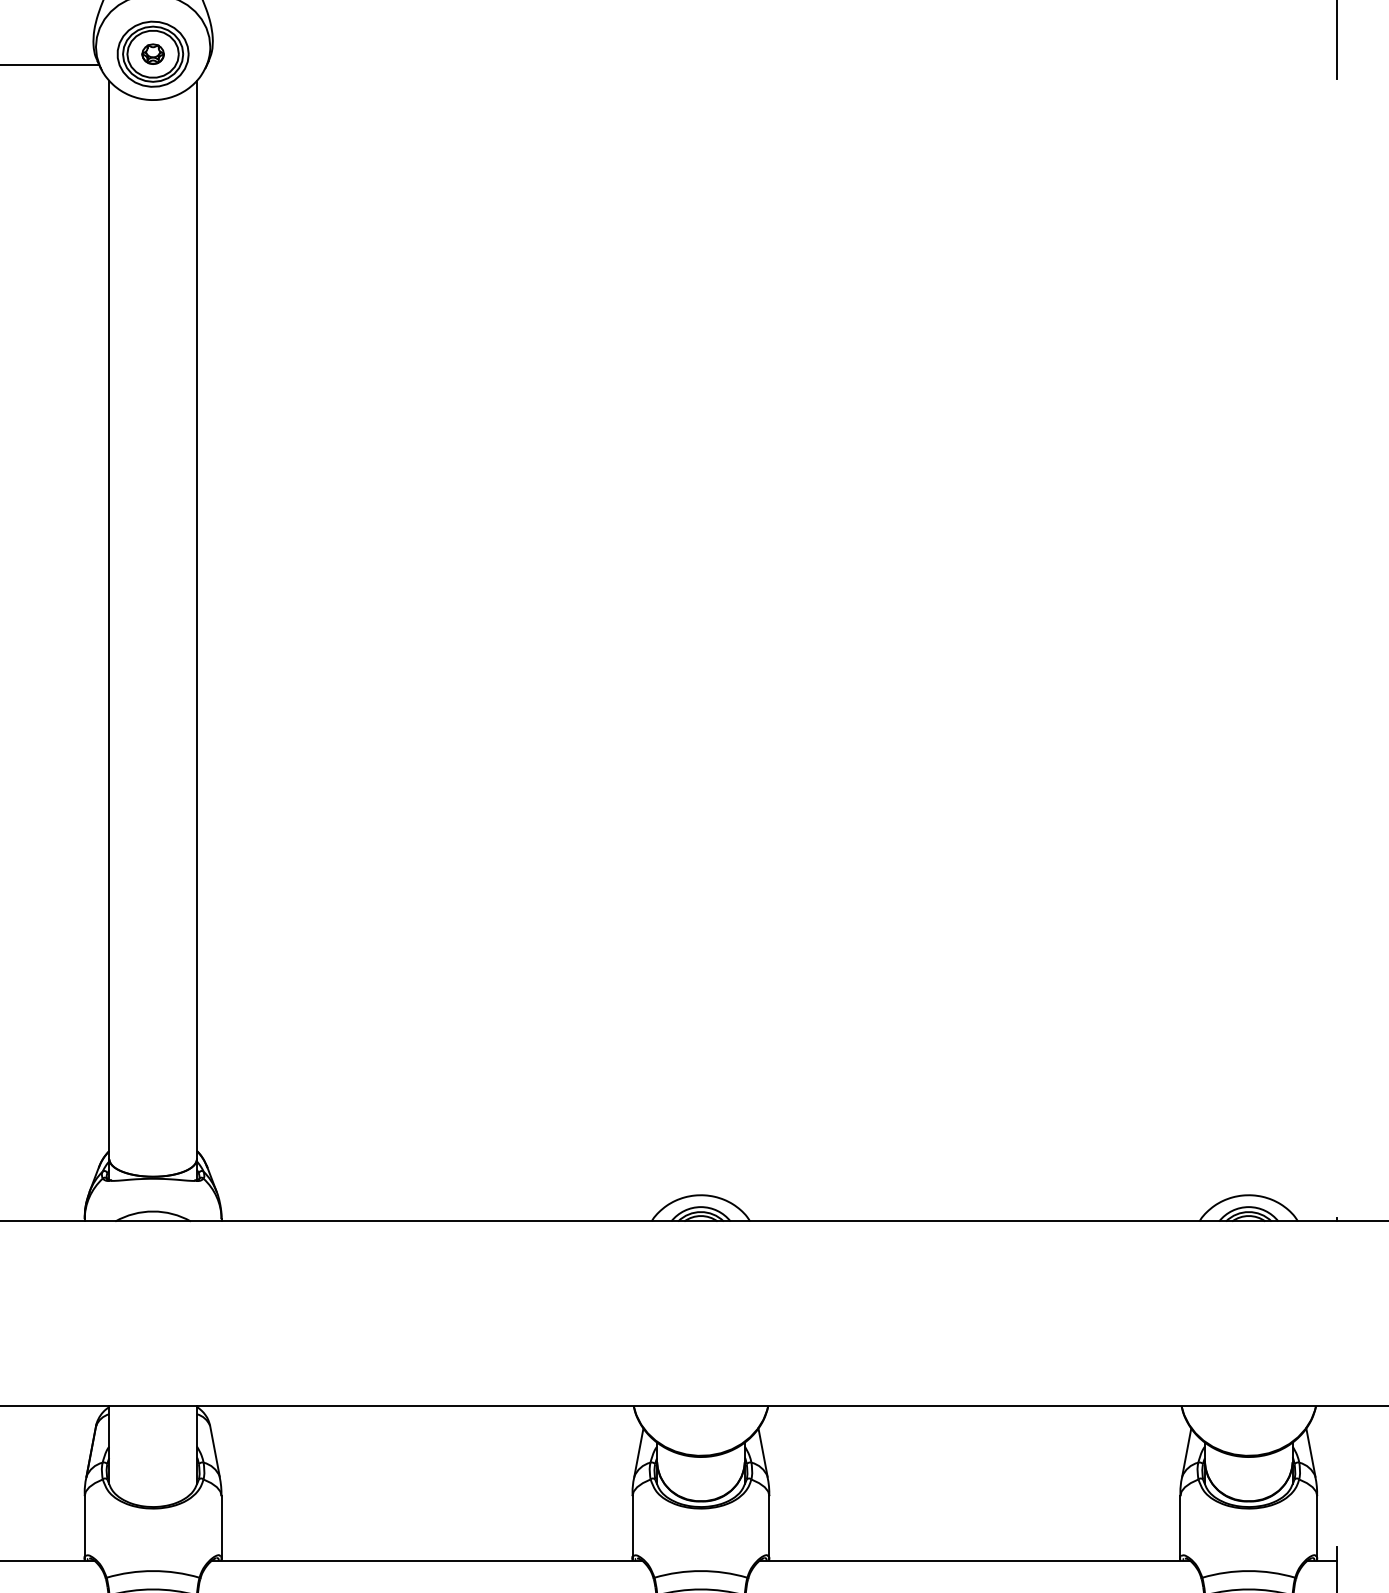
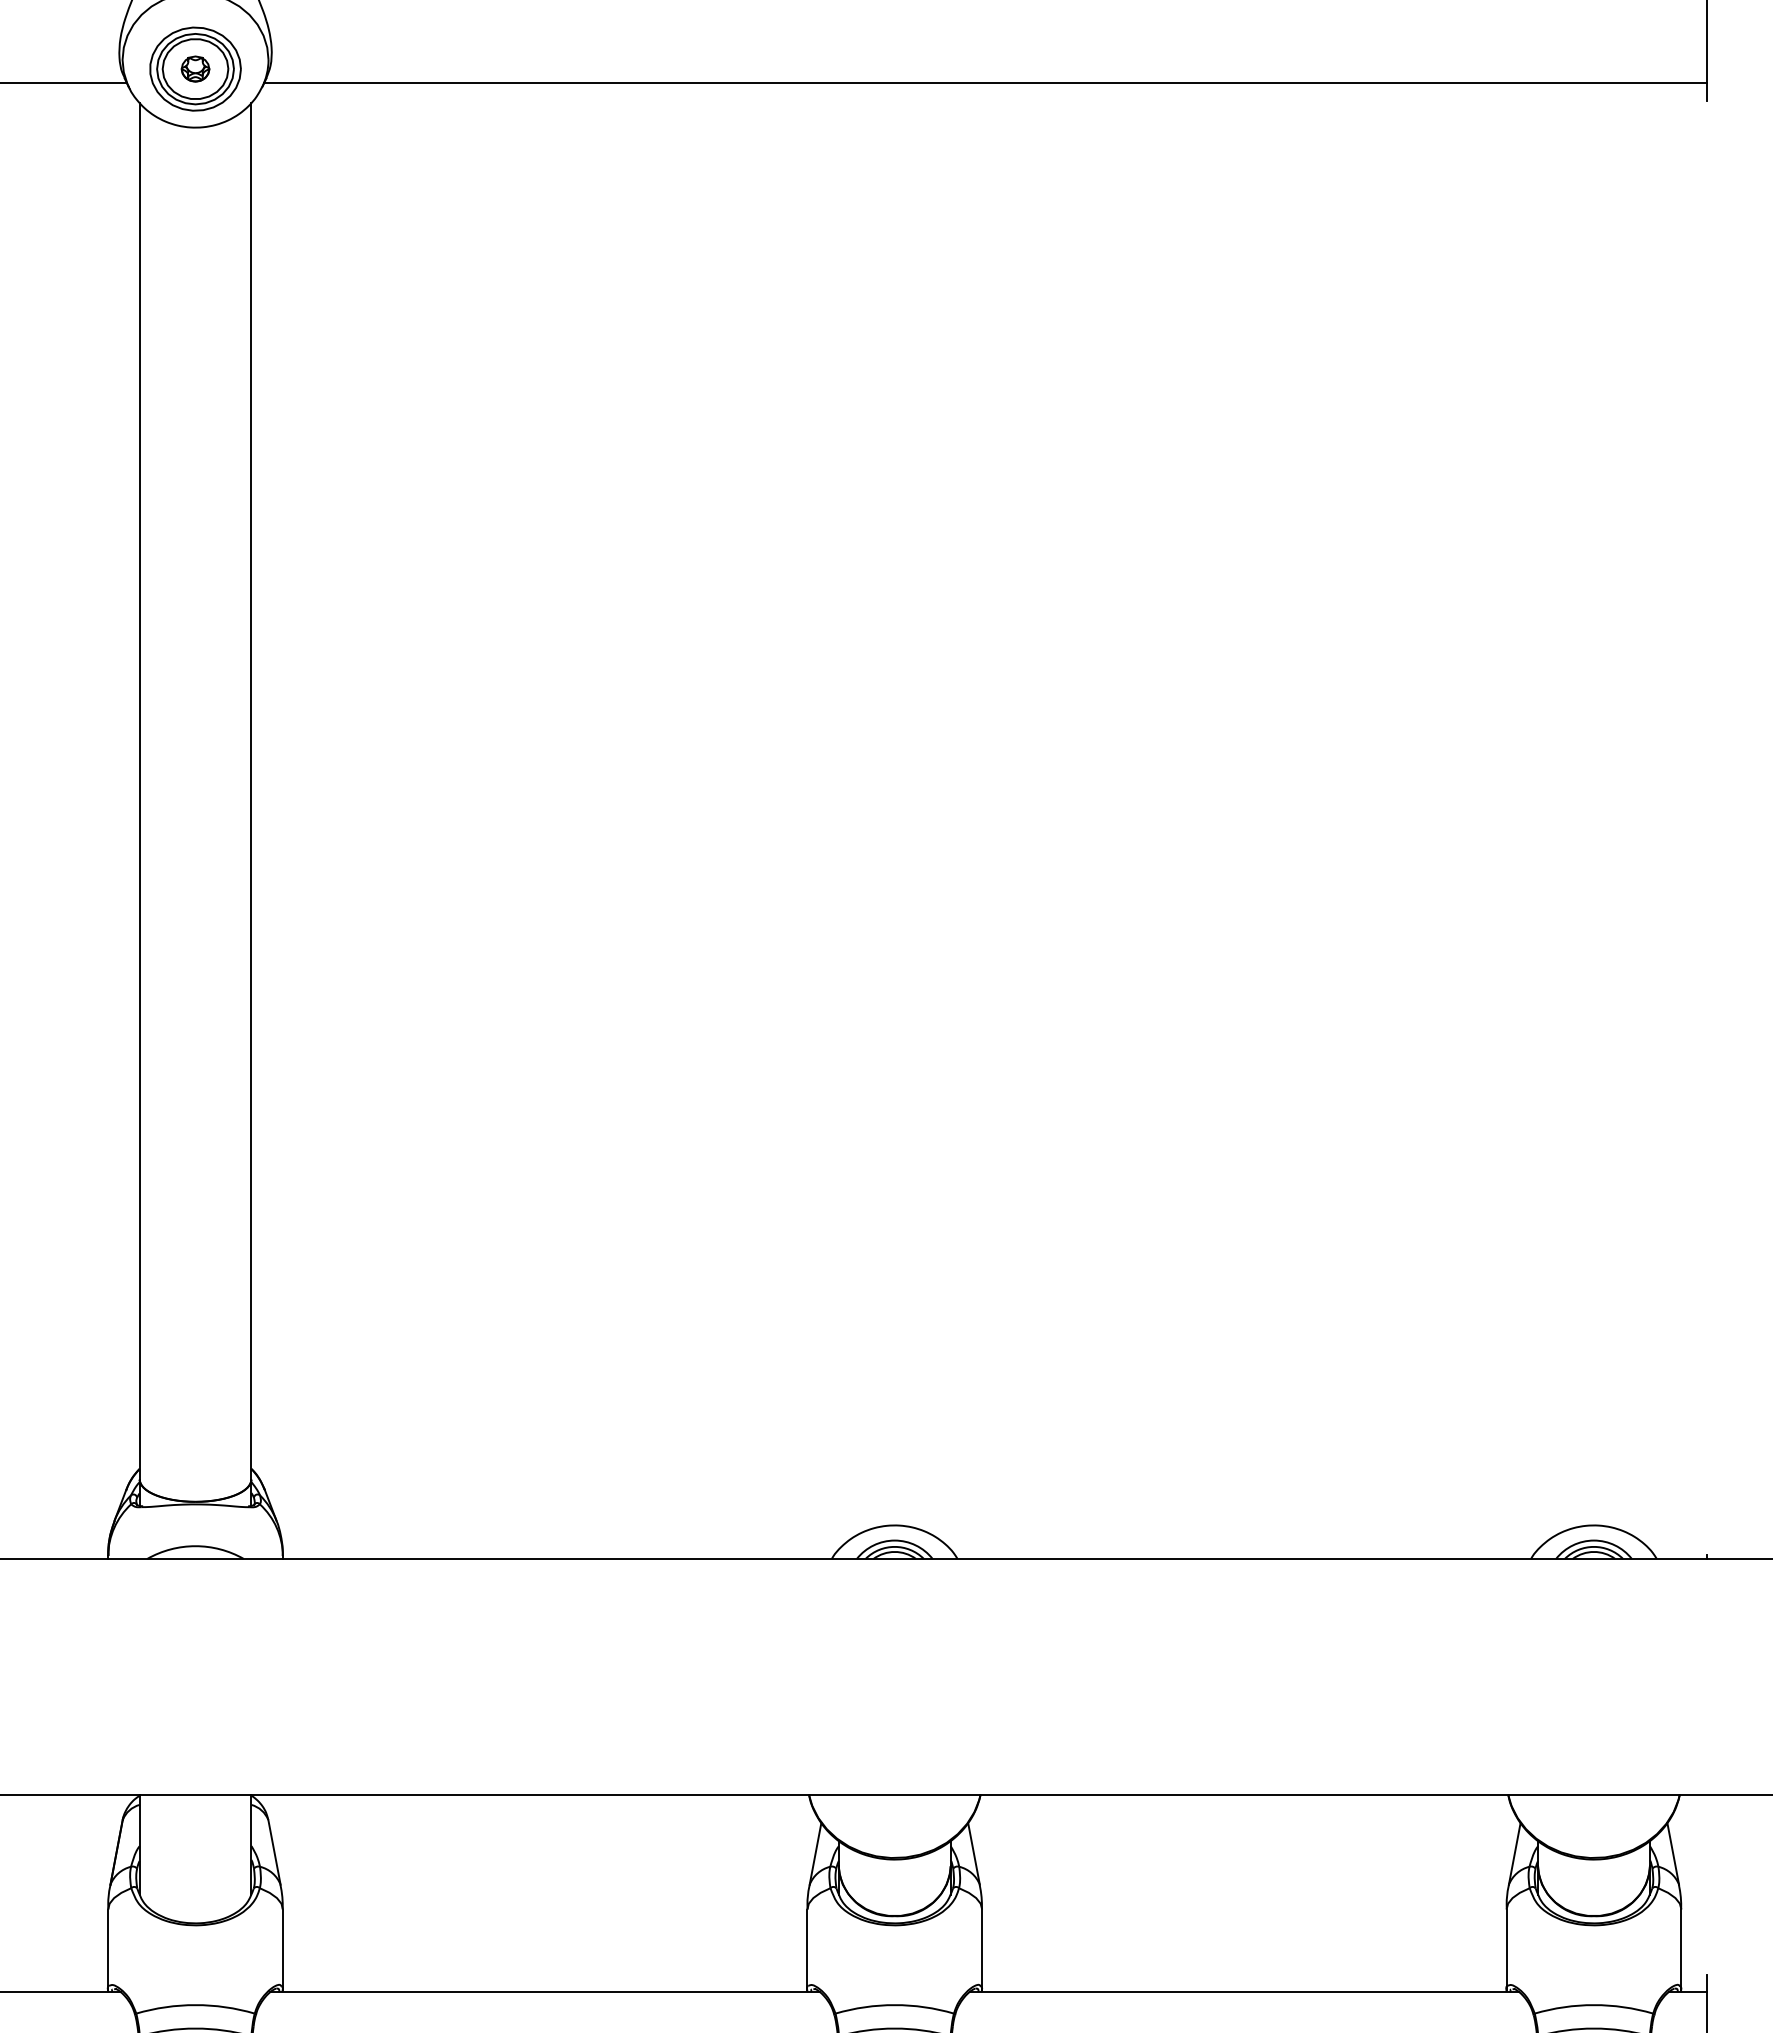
line: (772, 65) -> (985, 83), added

